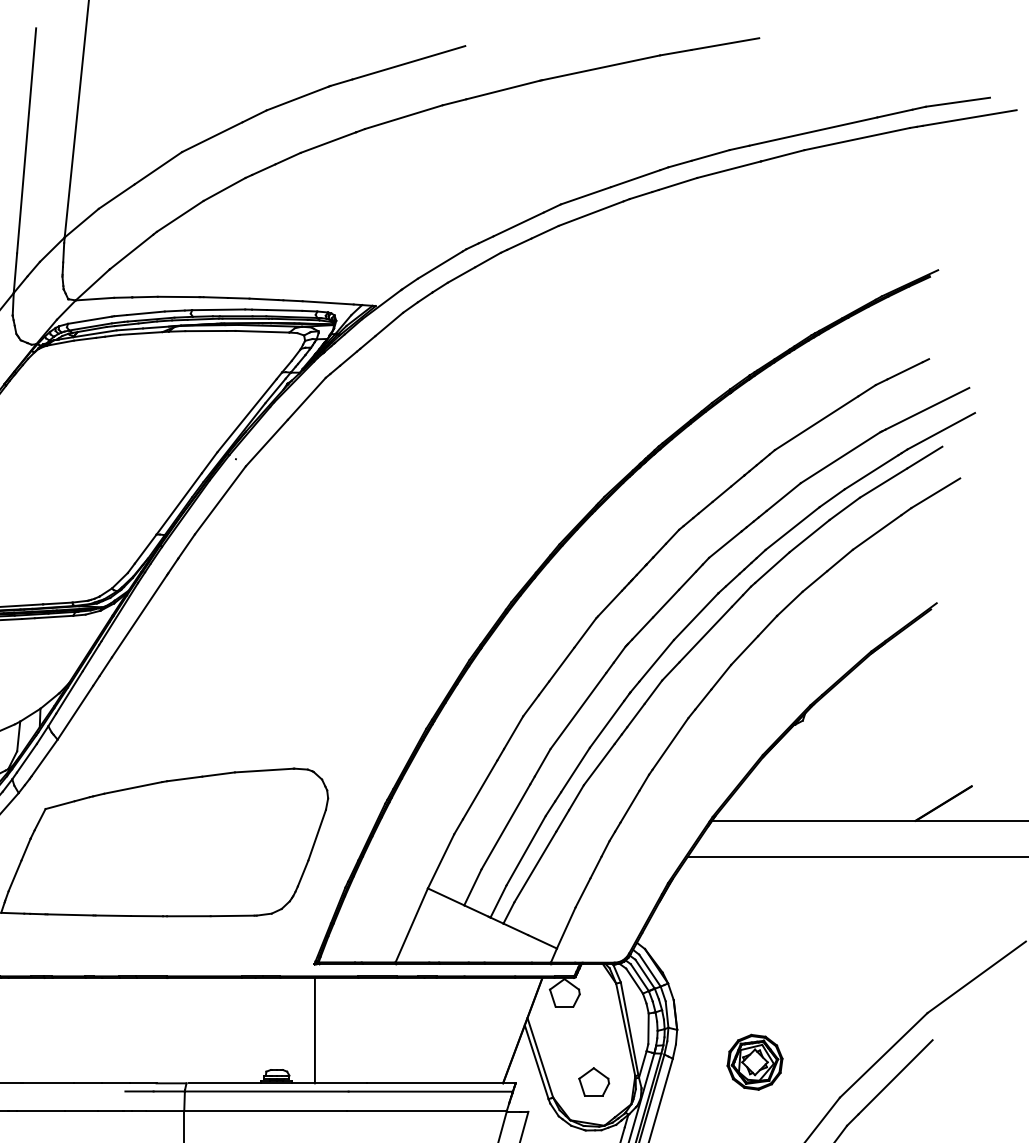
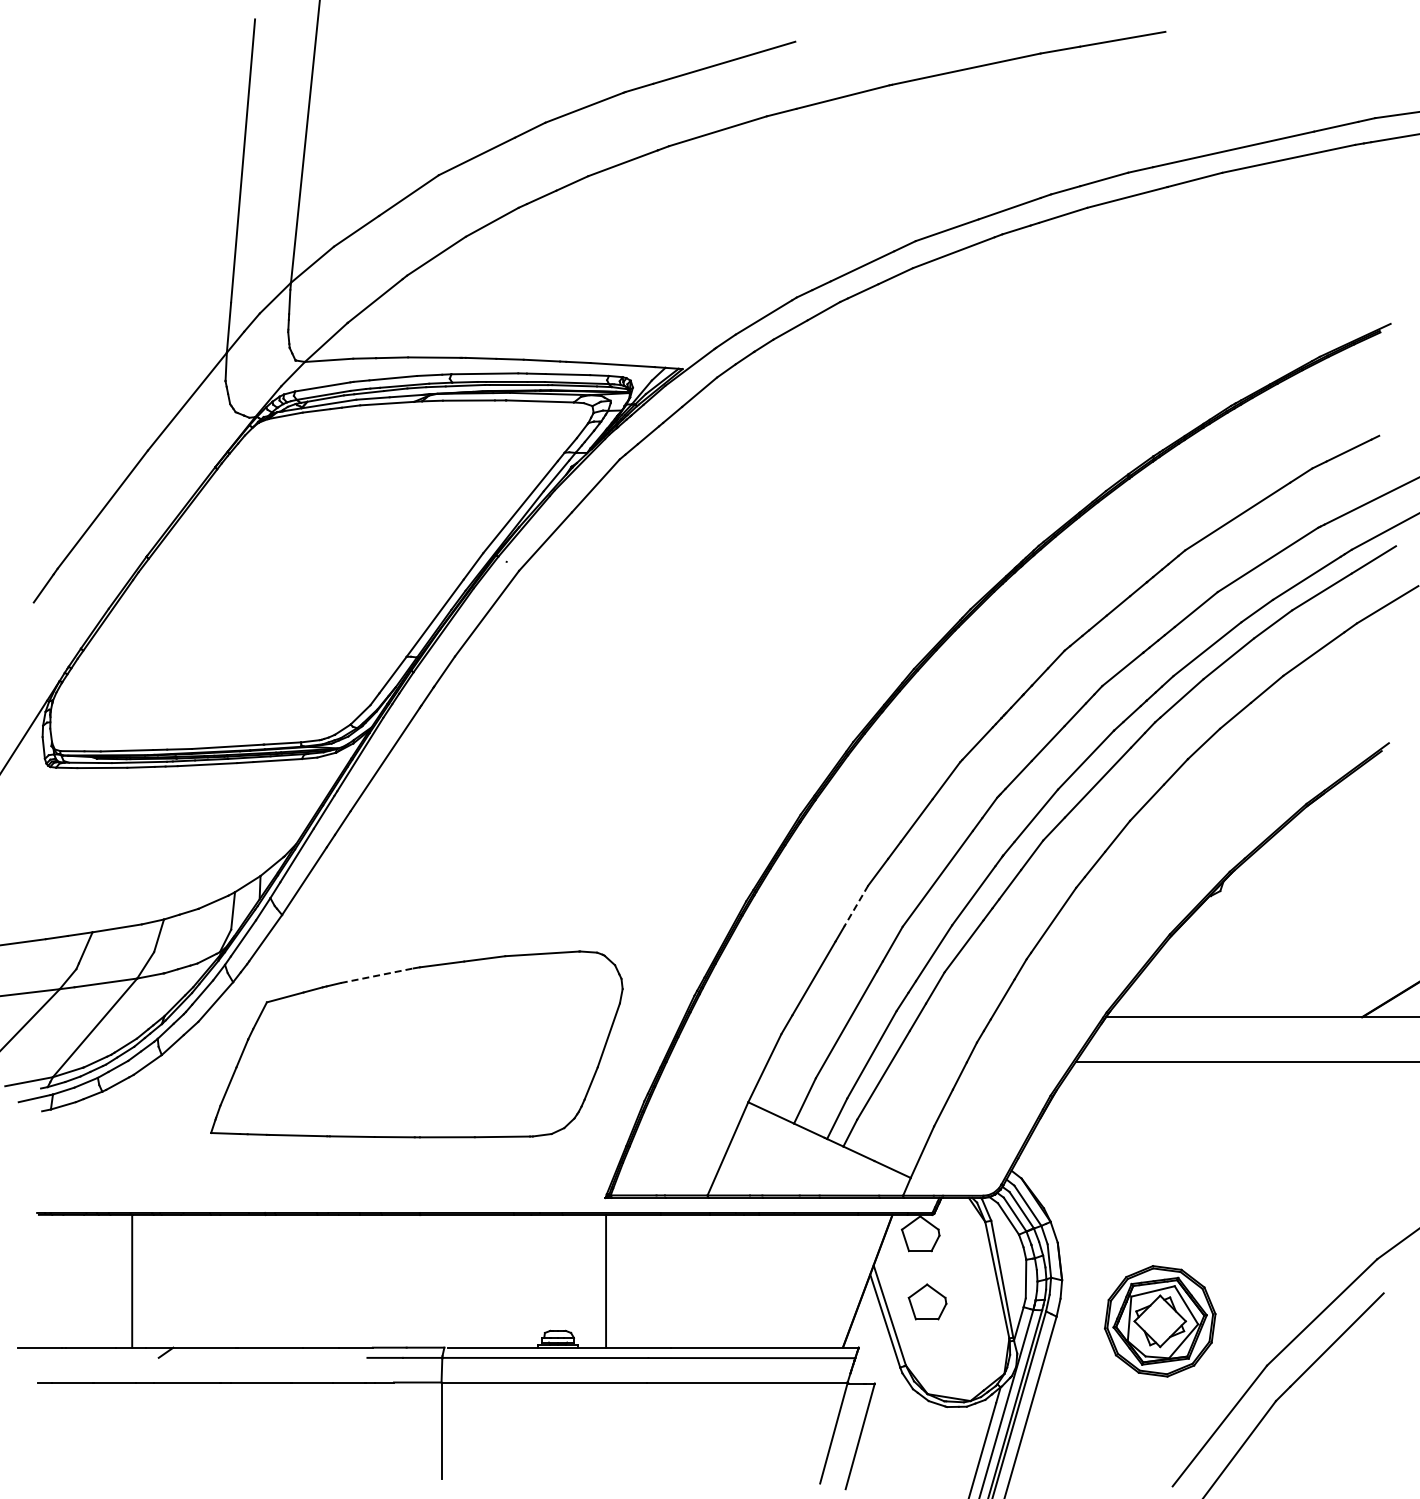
line: (513, 732) -> (856, 906), solid -> dashed
line: (133, 787) -> (377, 975), solid -> dashed
part: (754, 1061) -> (1159, 1320), size x1.6
part: (594, 1081) -> (927, 1301), moved

